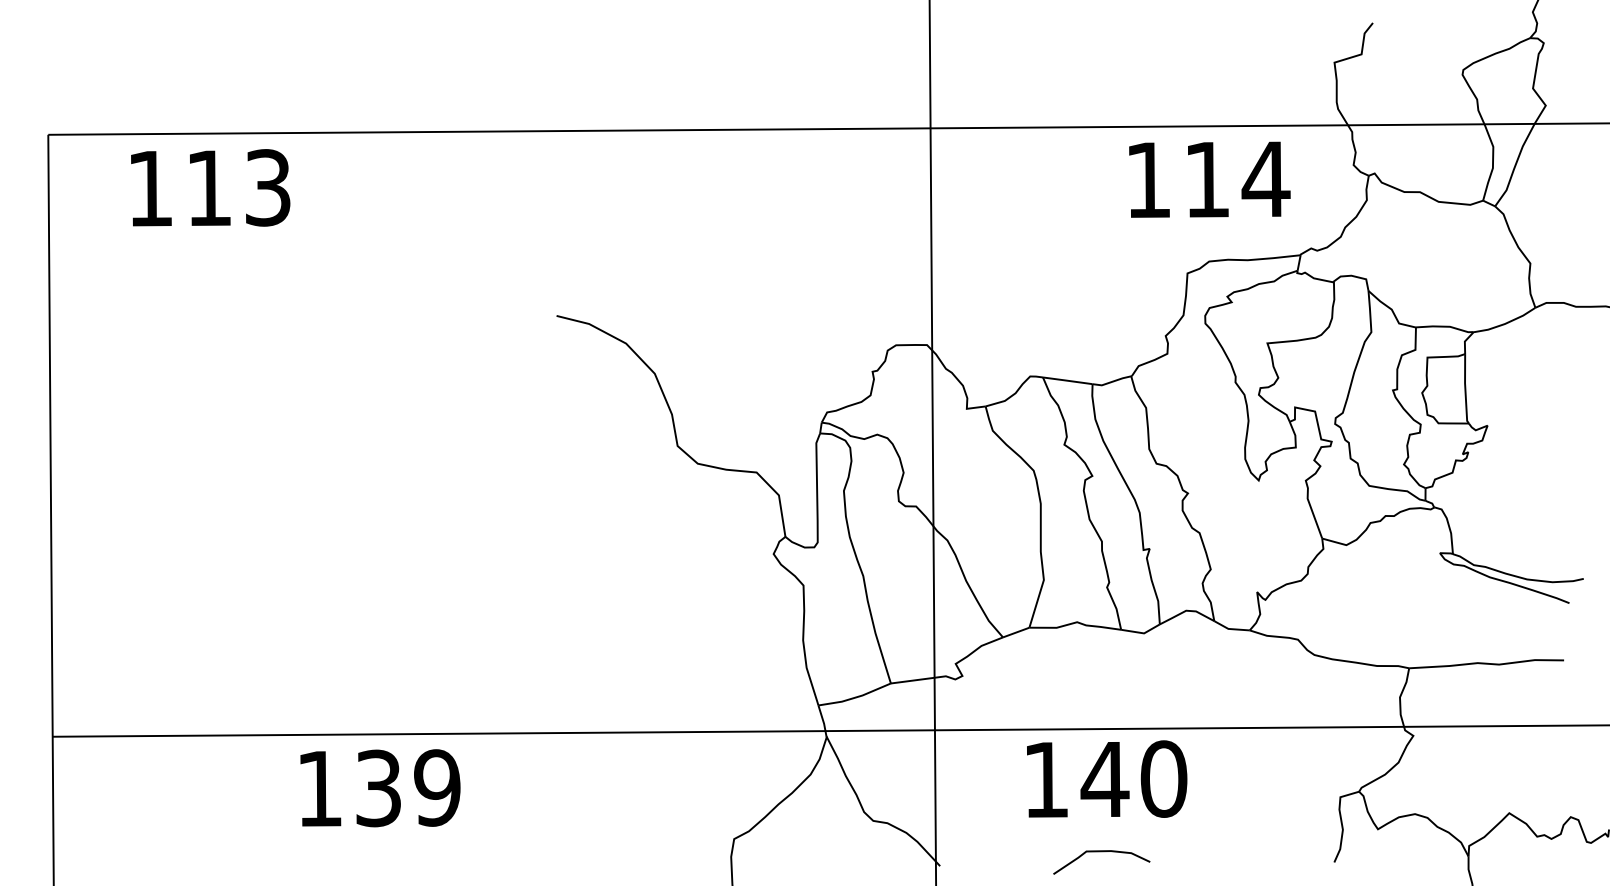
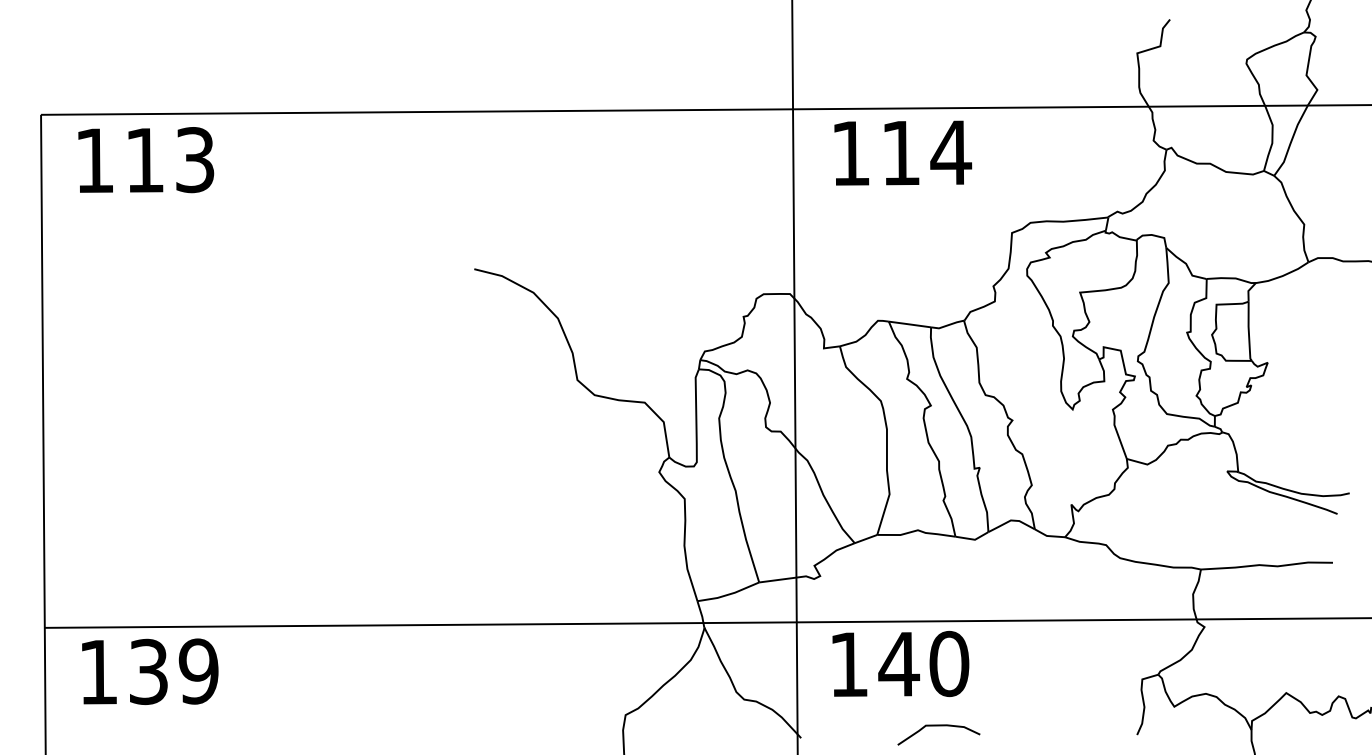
text: (1209, 179) -> (902, 152), moved
text: (210, 187) -> (146, 159), moved
text: (1107, 778) -> (901, 663), moved
text: (380, 788) -> (150, 671), moved

